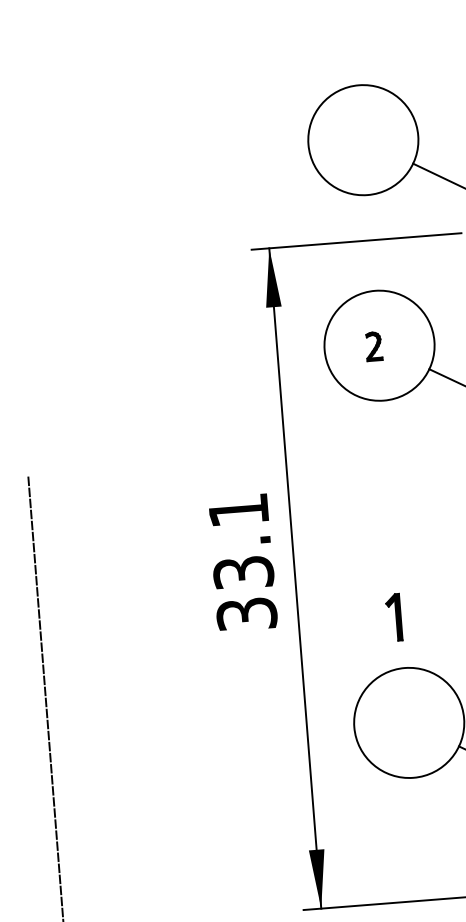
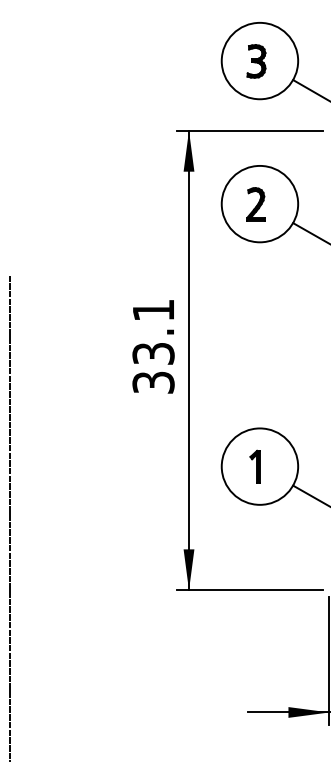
part: (358, 141) -> (256, 61), added
part: (373, 346) -> (255, 204), size x1.67
part: (392, 617) -> (254, 466), moved

